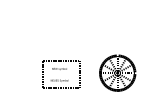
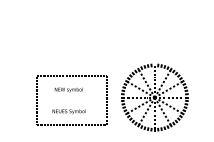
part: (61, 74) -> (72, 100), moved

